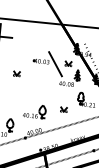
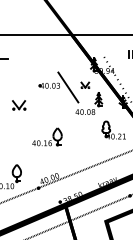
part: (16, 73) -> (18, 104), size x1.6
part: (64, 109) -> (85, 145), removed
part: (34, 110) -> (47, 136), moved

